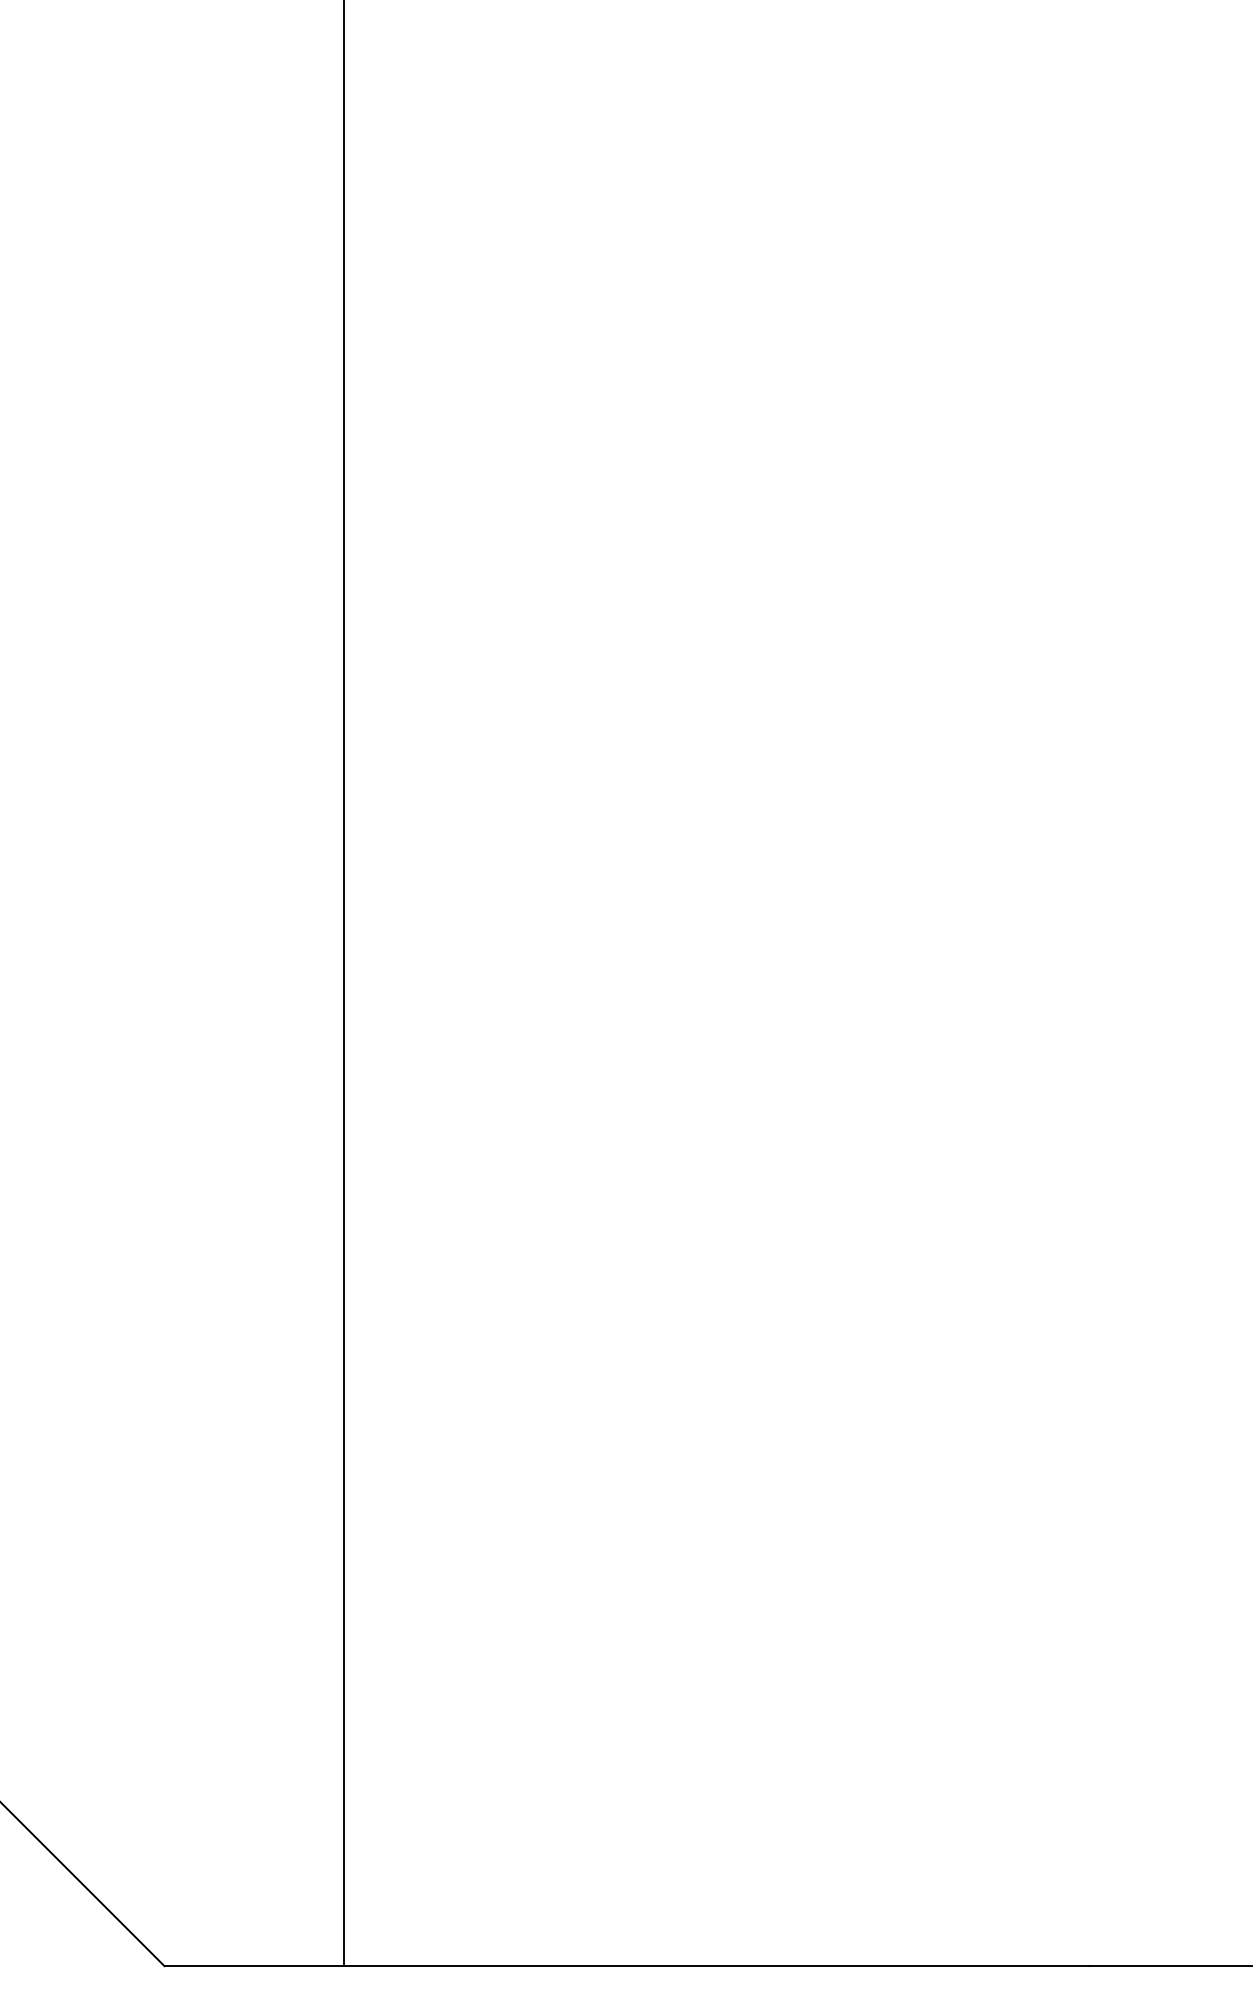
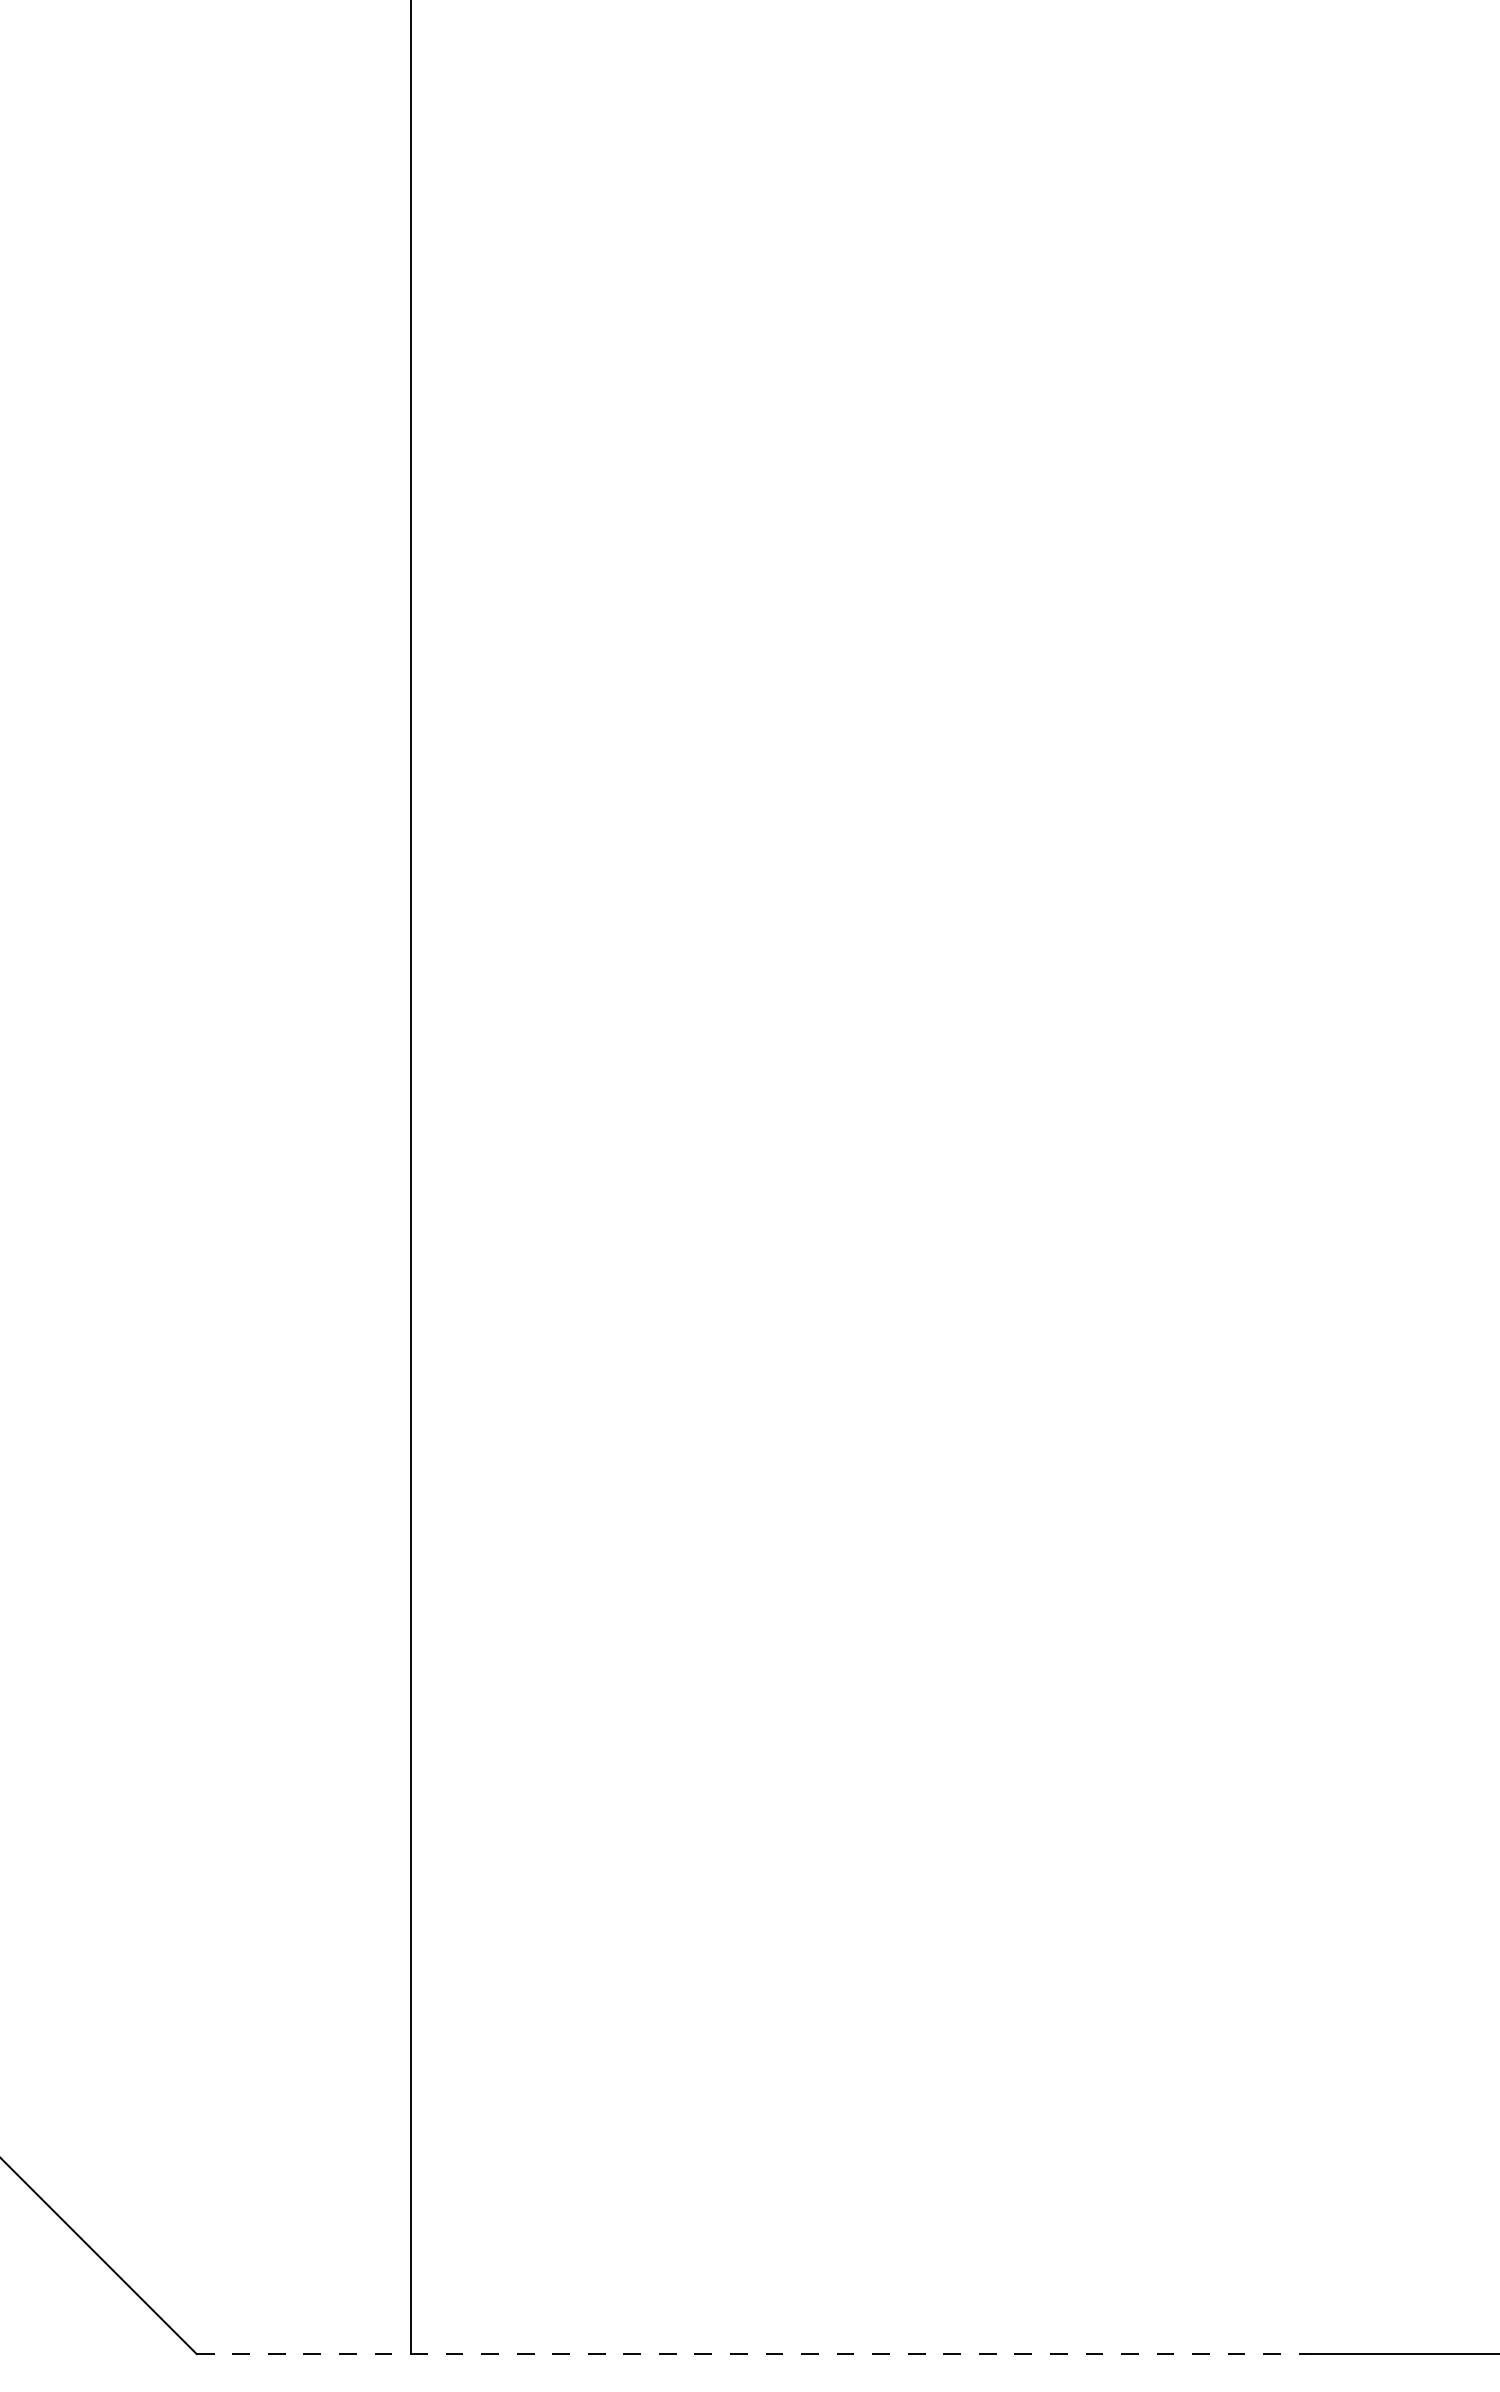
line: (627, 1966) -> (751, 2354), solid -> dashed

